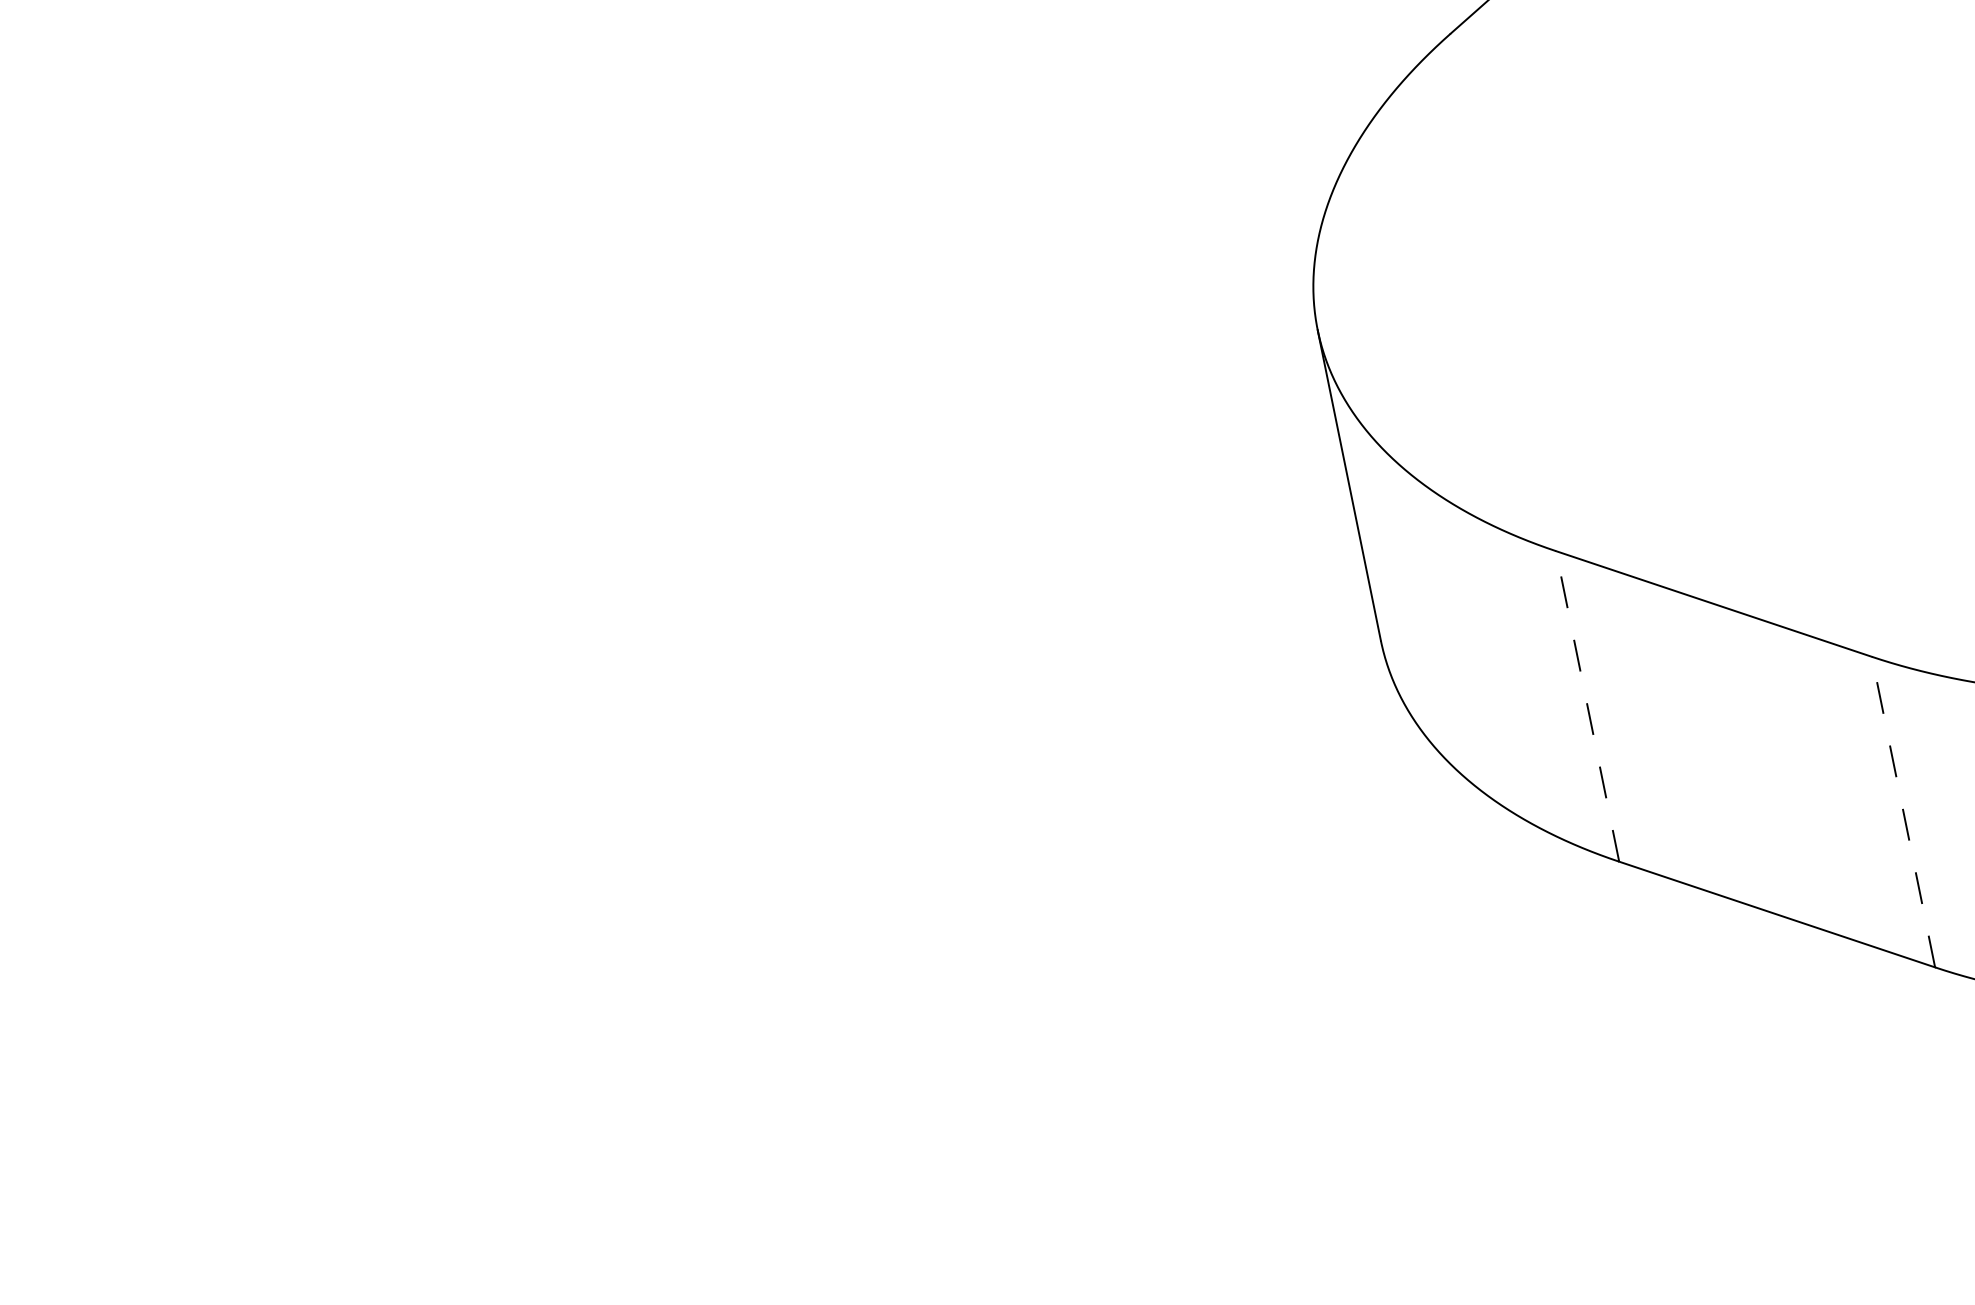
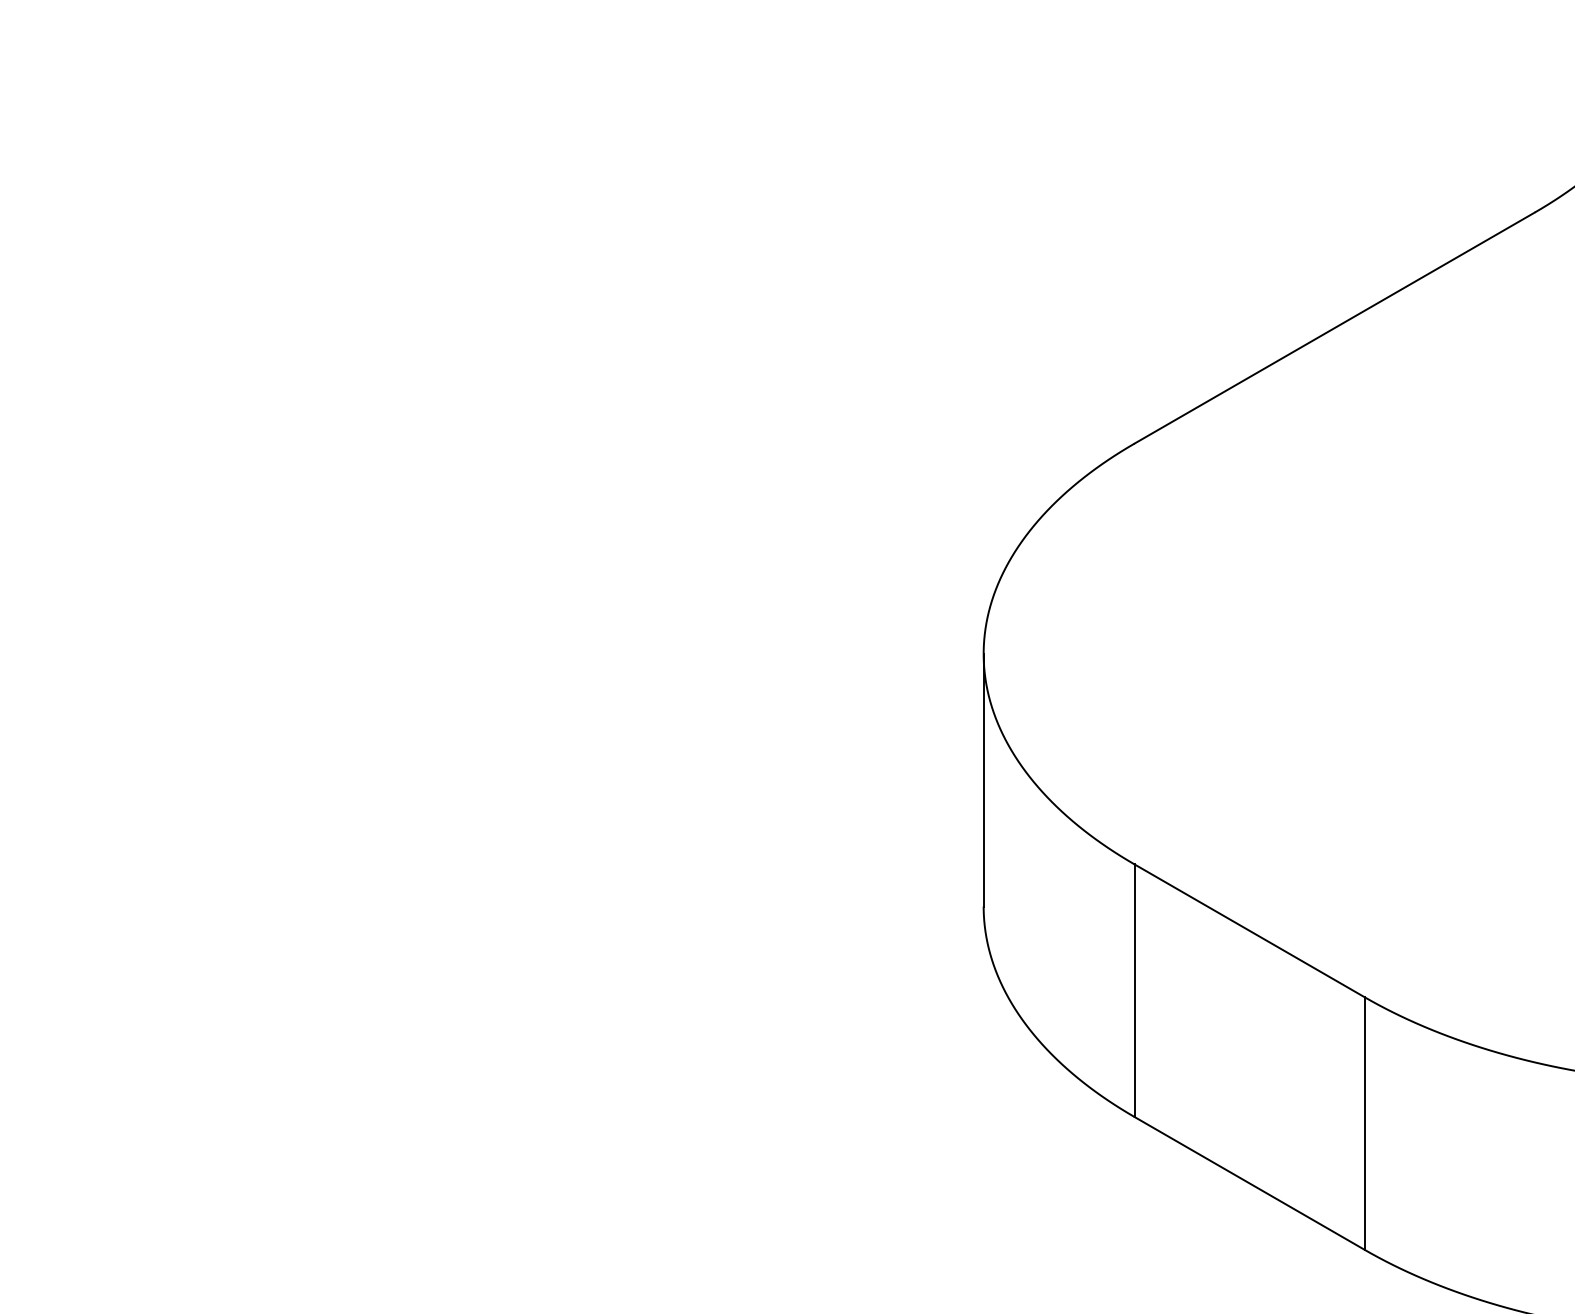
line: (1587, 706) -> (1134, 990), dashed -> solid
line: (1903, 810) -> (1364, 1122), dashed -> solid

